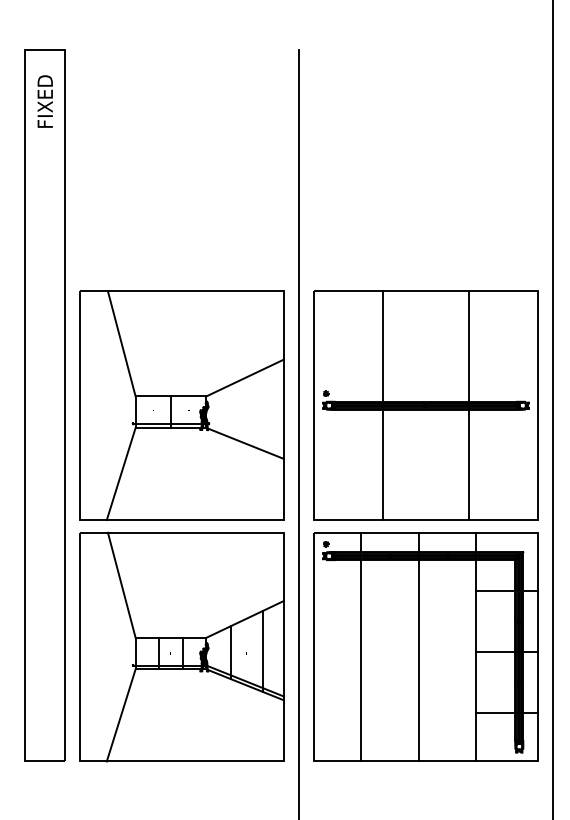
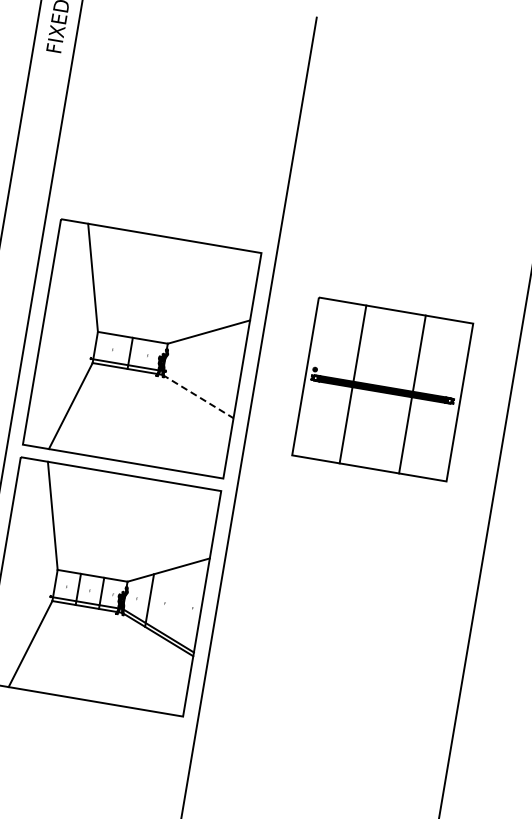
part: (425, 405) -> (382, 389), size x0.7
line: (245, 443) -> (198, 396), solid -> dashed
part: (425, 646) -> (342, 626), removed
line: (262, 651) -> (180, 604), removed

